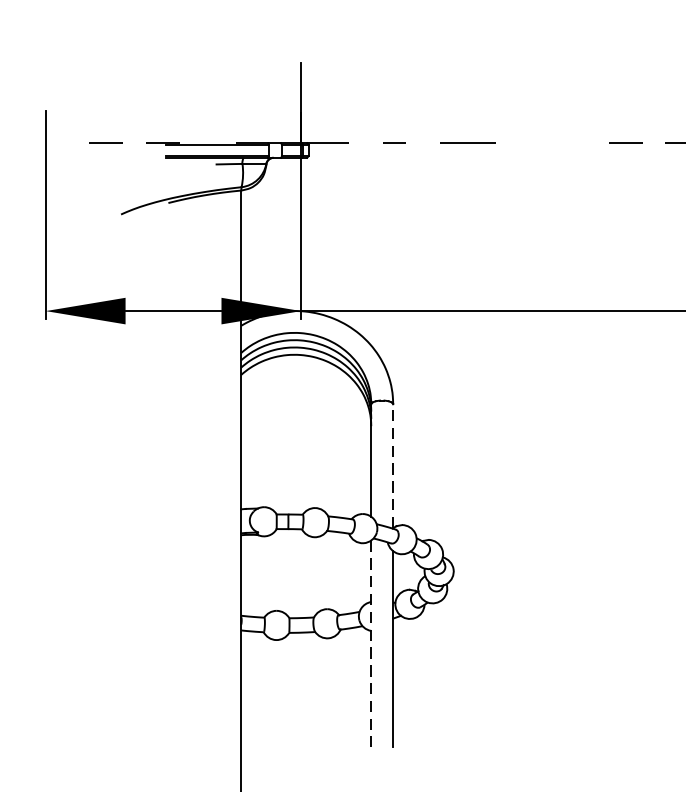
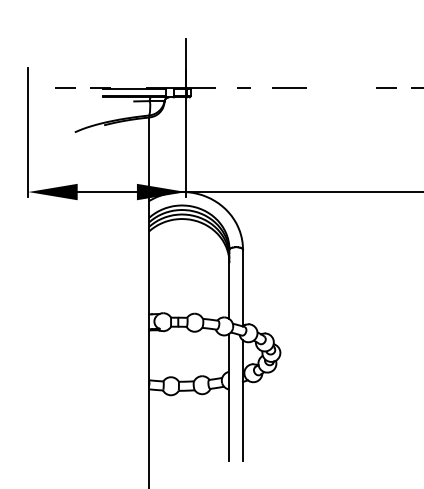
line: (393, 465) -> (243, 287), dashed -> solid
line: (371, 643) -> (229, 397), dashed -> solid

